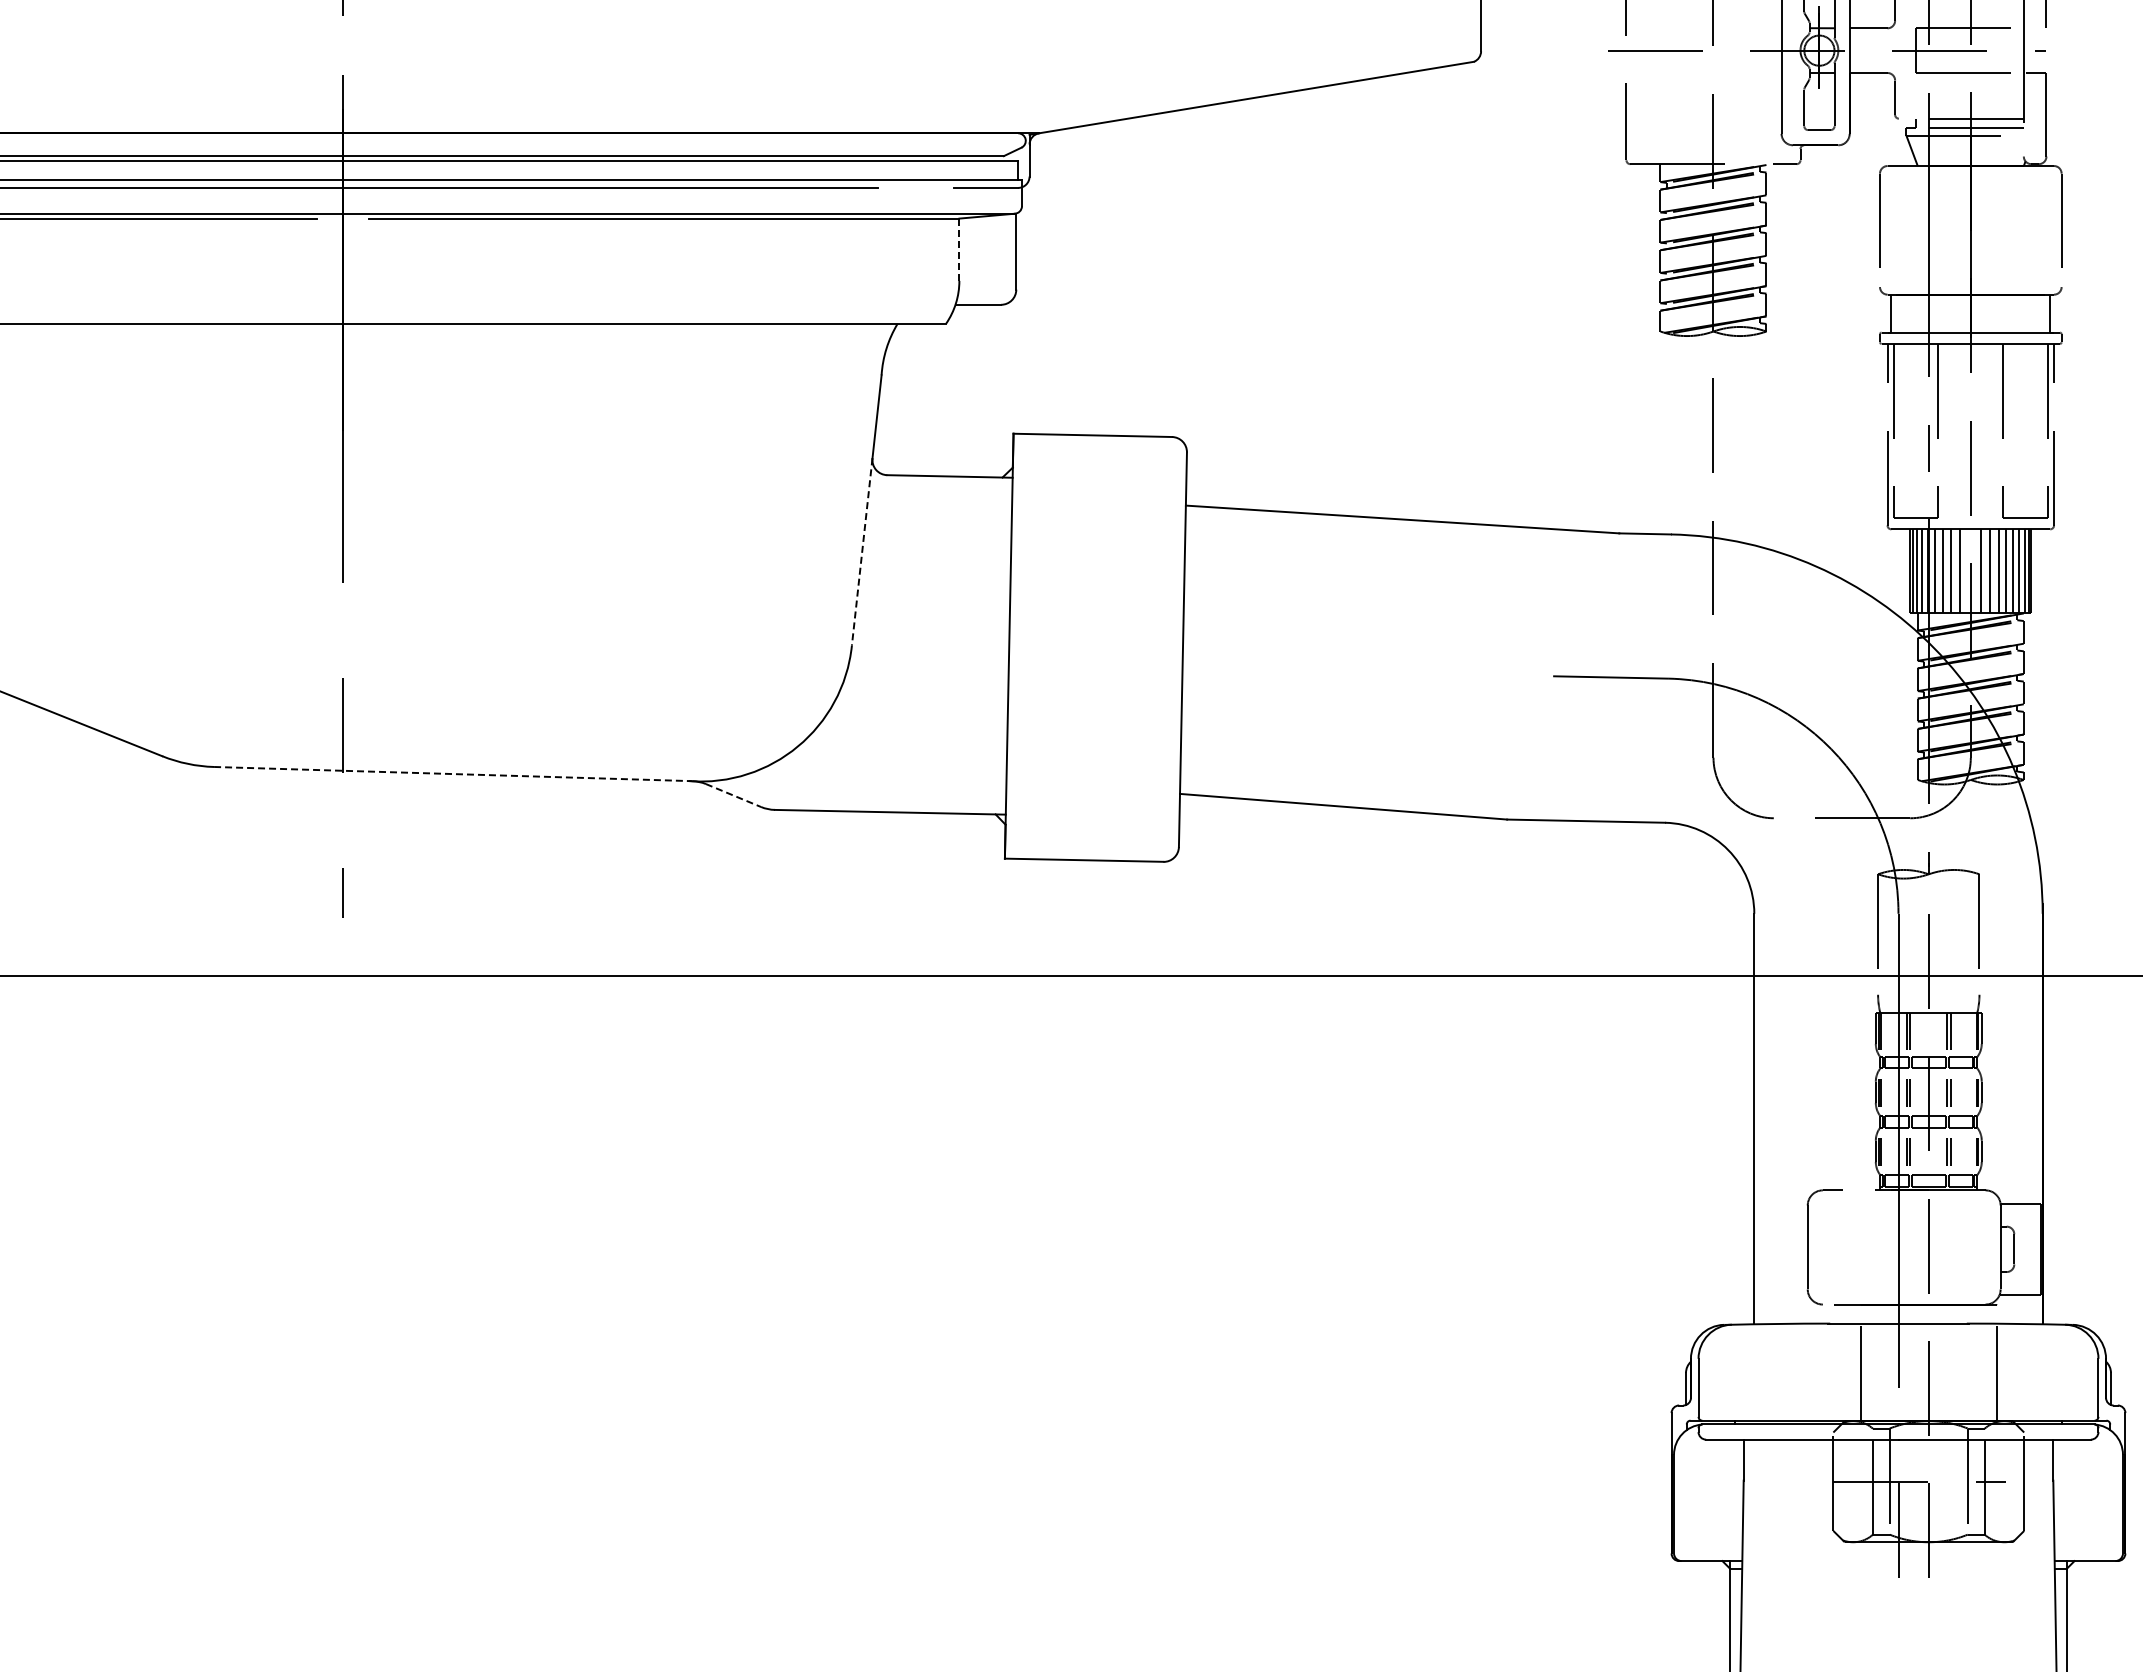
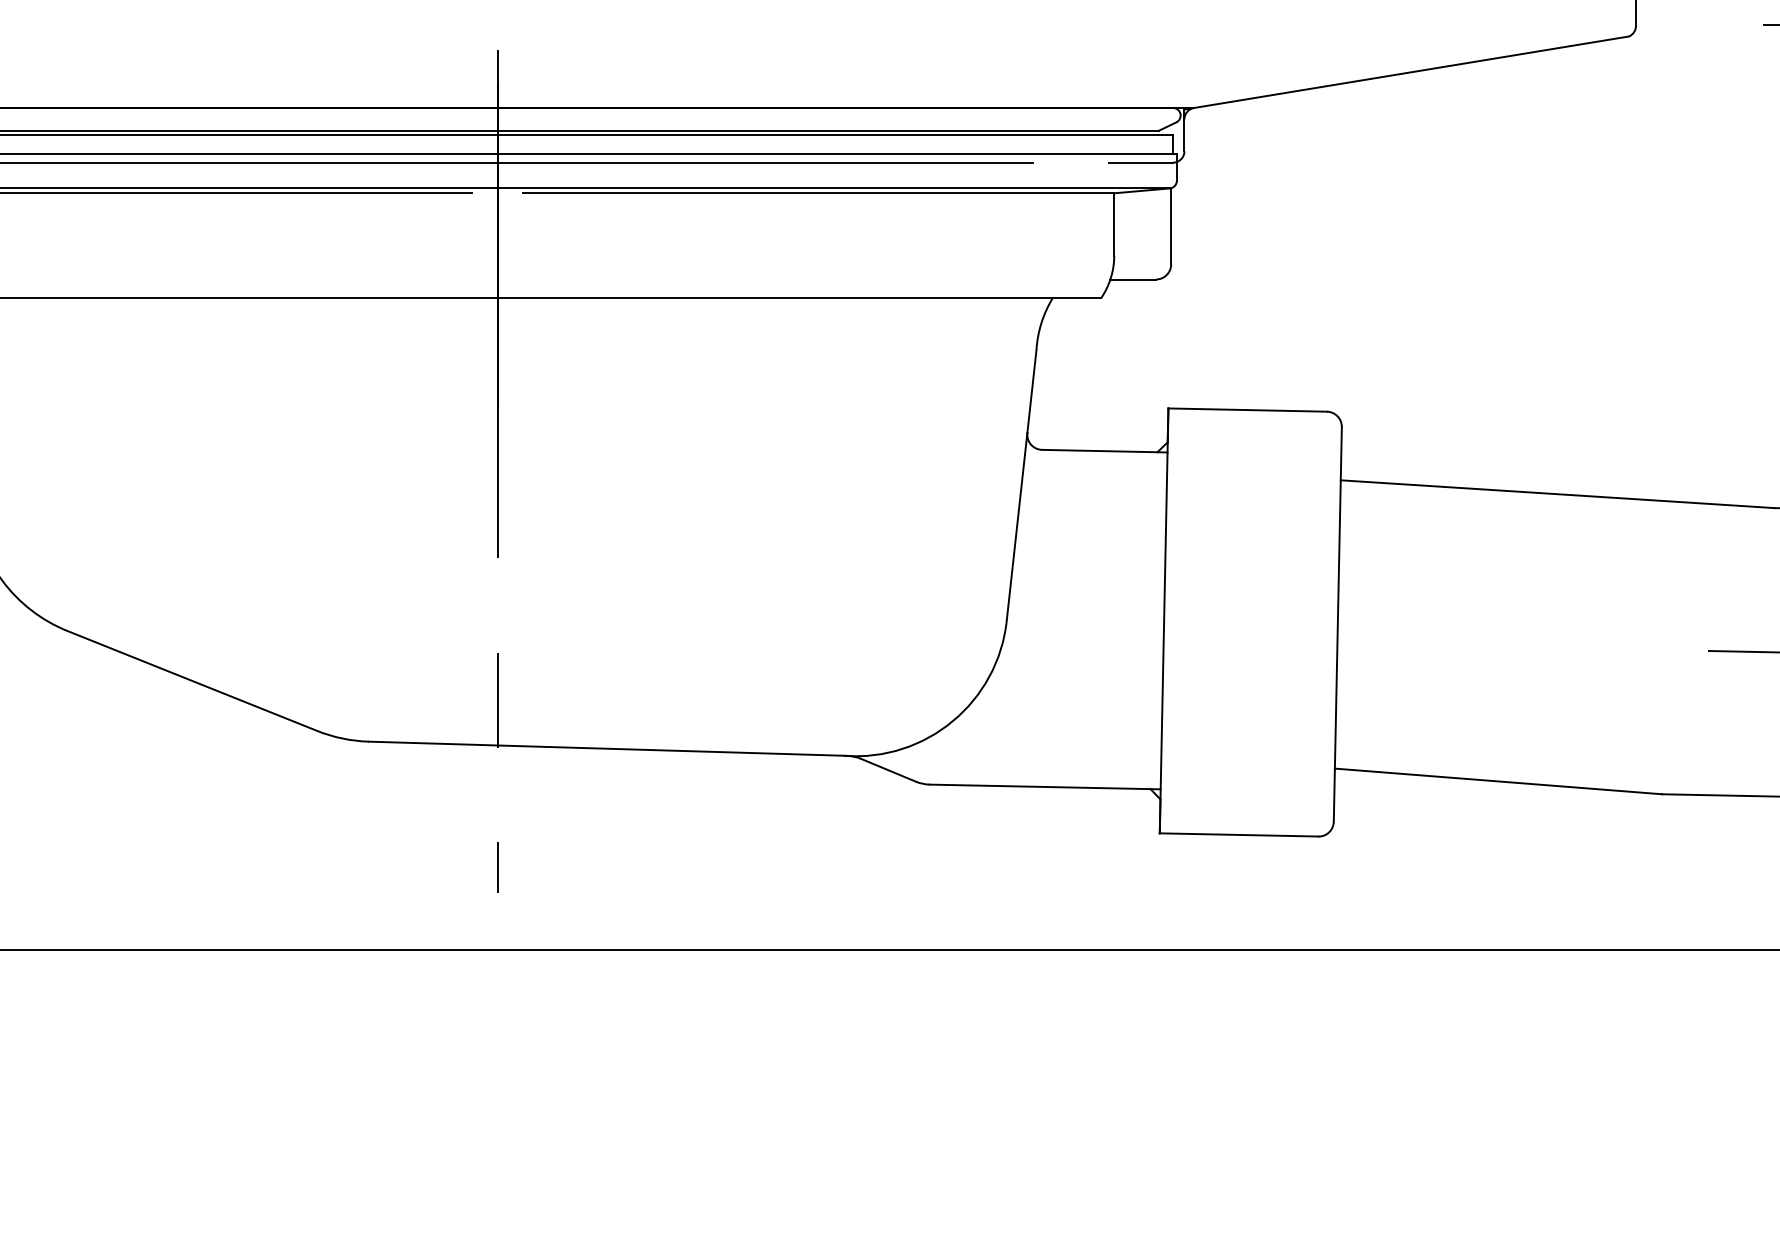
line: (959, 249) -> (1114, 224), dashed -> solid
line: (862, 552) -> (1017, 527), dashed -> solid
line: (453, 774) -> (608, 749), dashed -> solid
line: (733, 795) -> (888, 770), dashed -> solid

